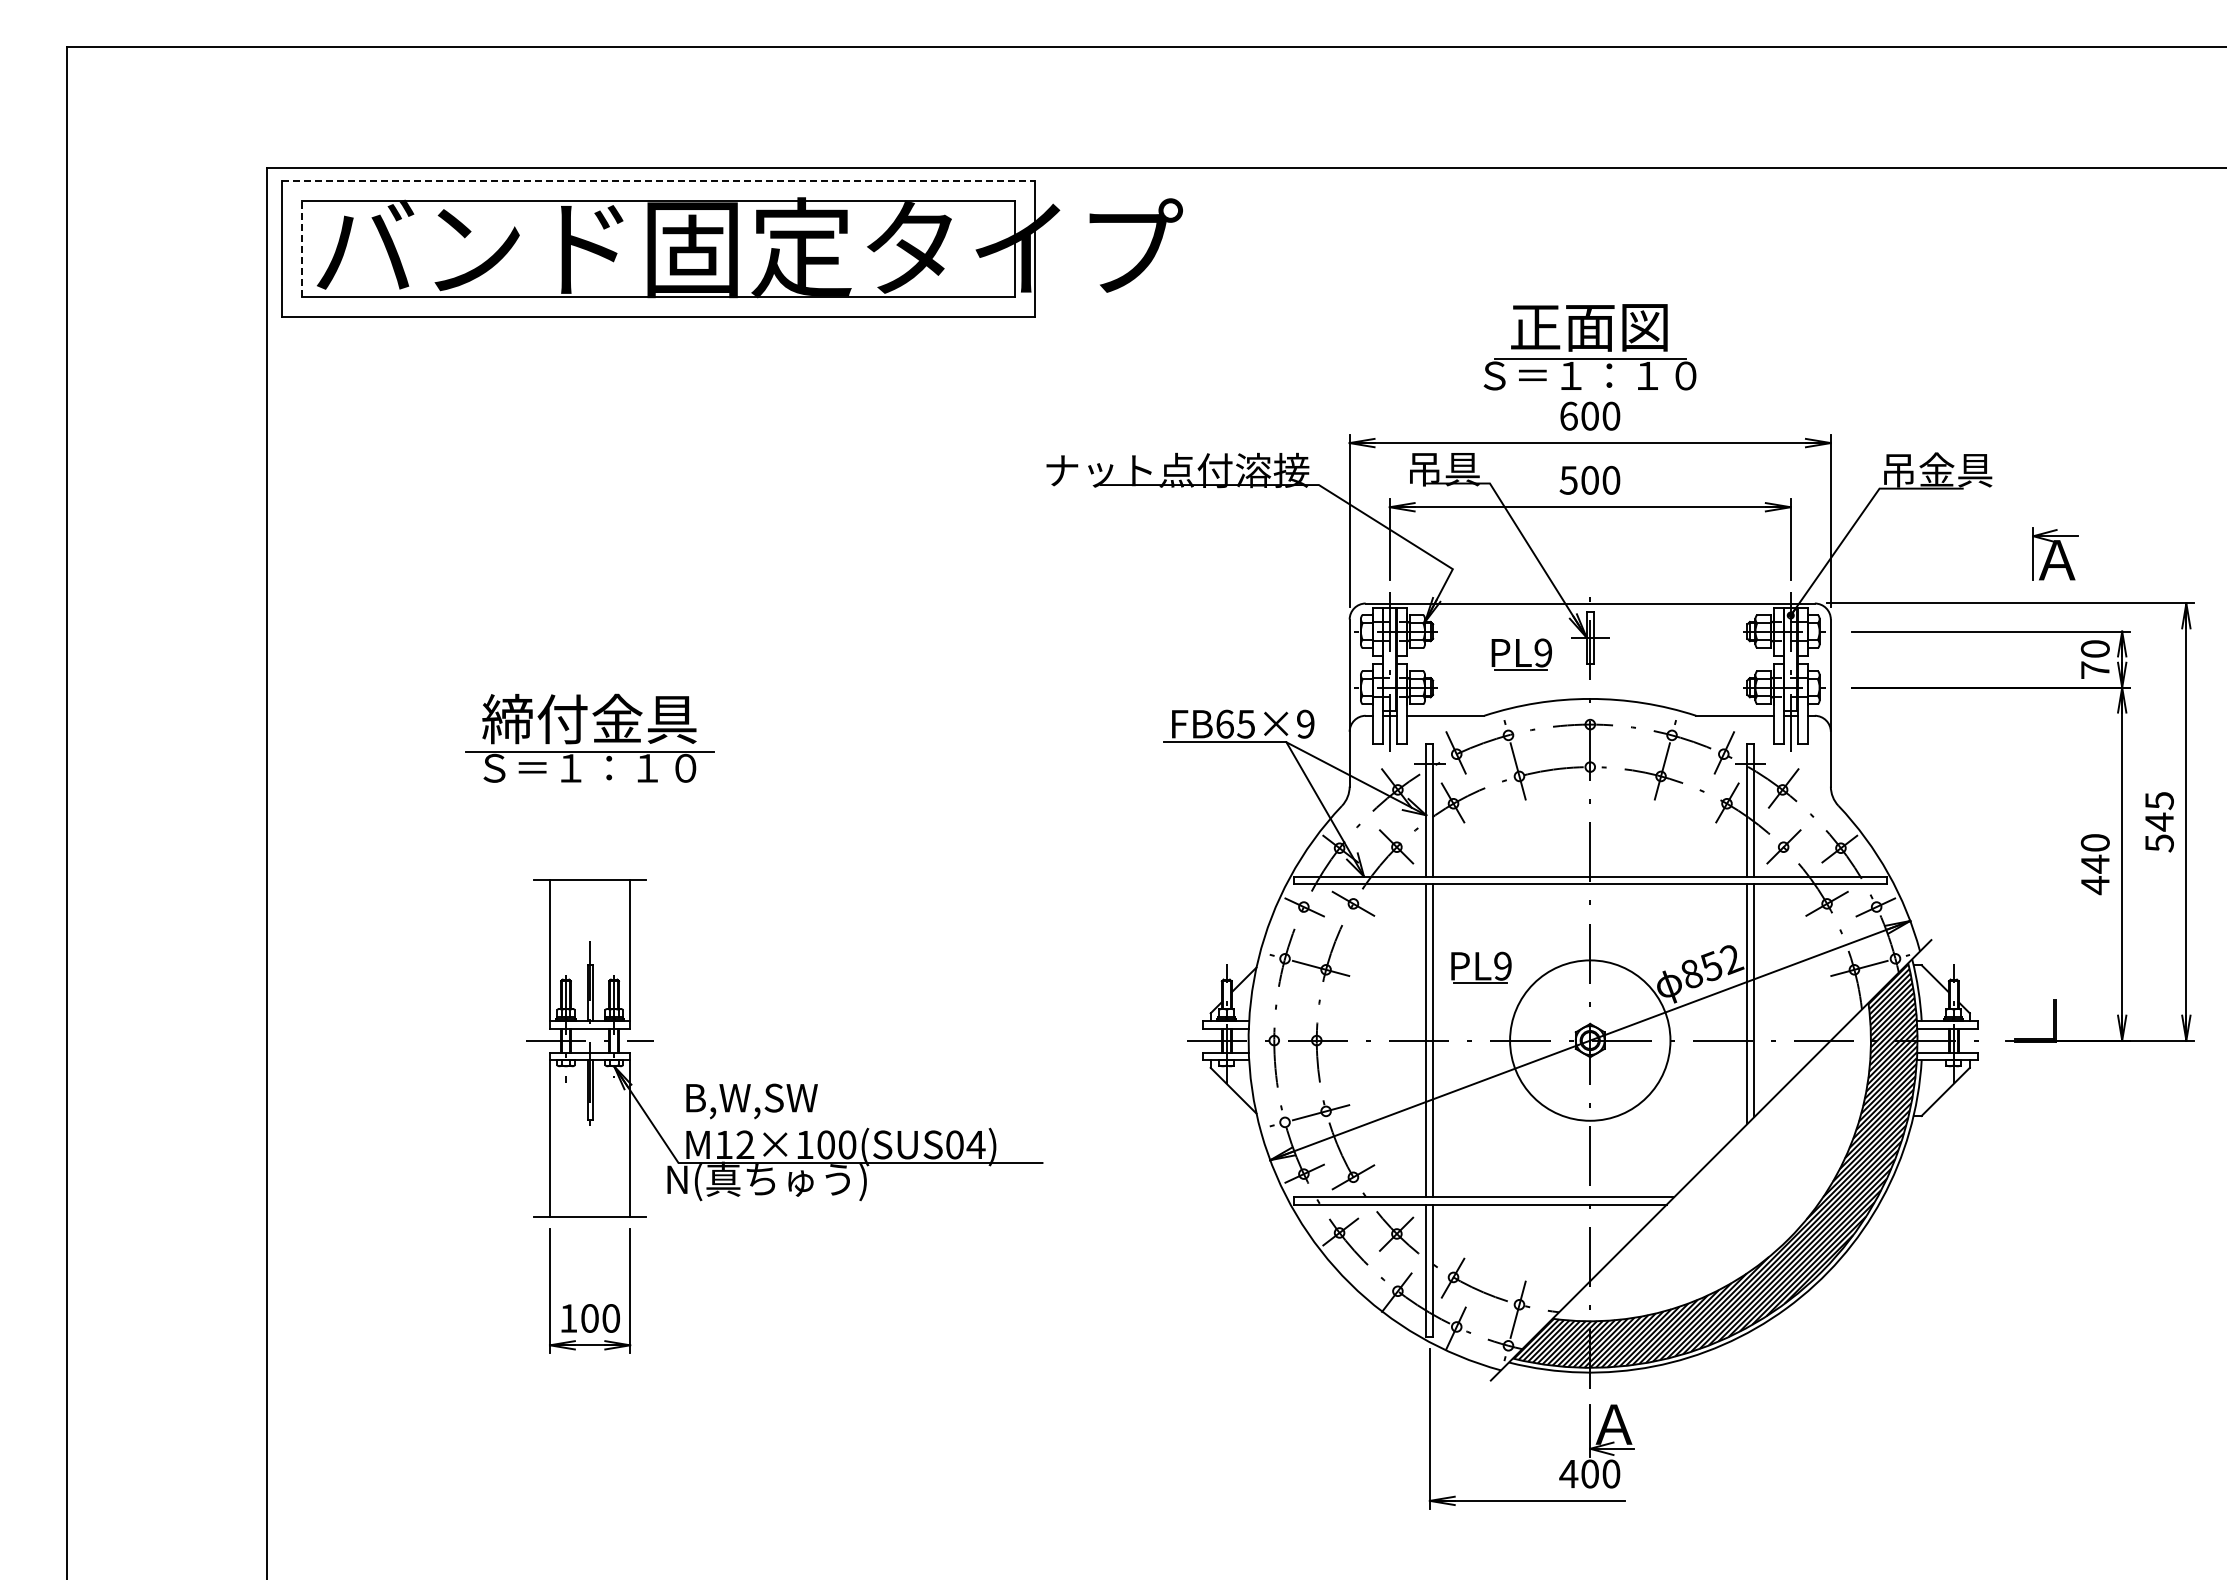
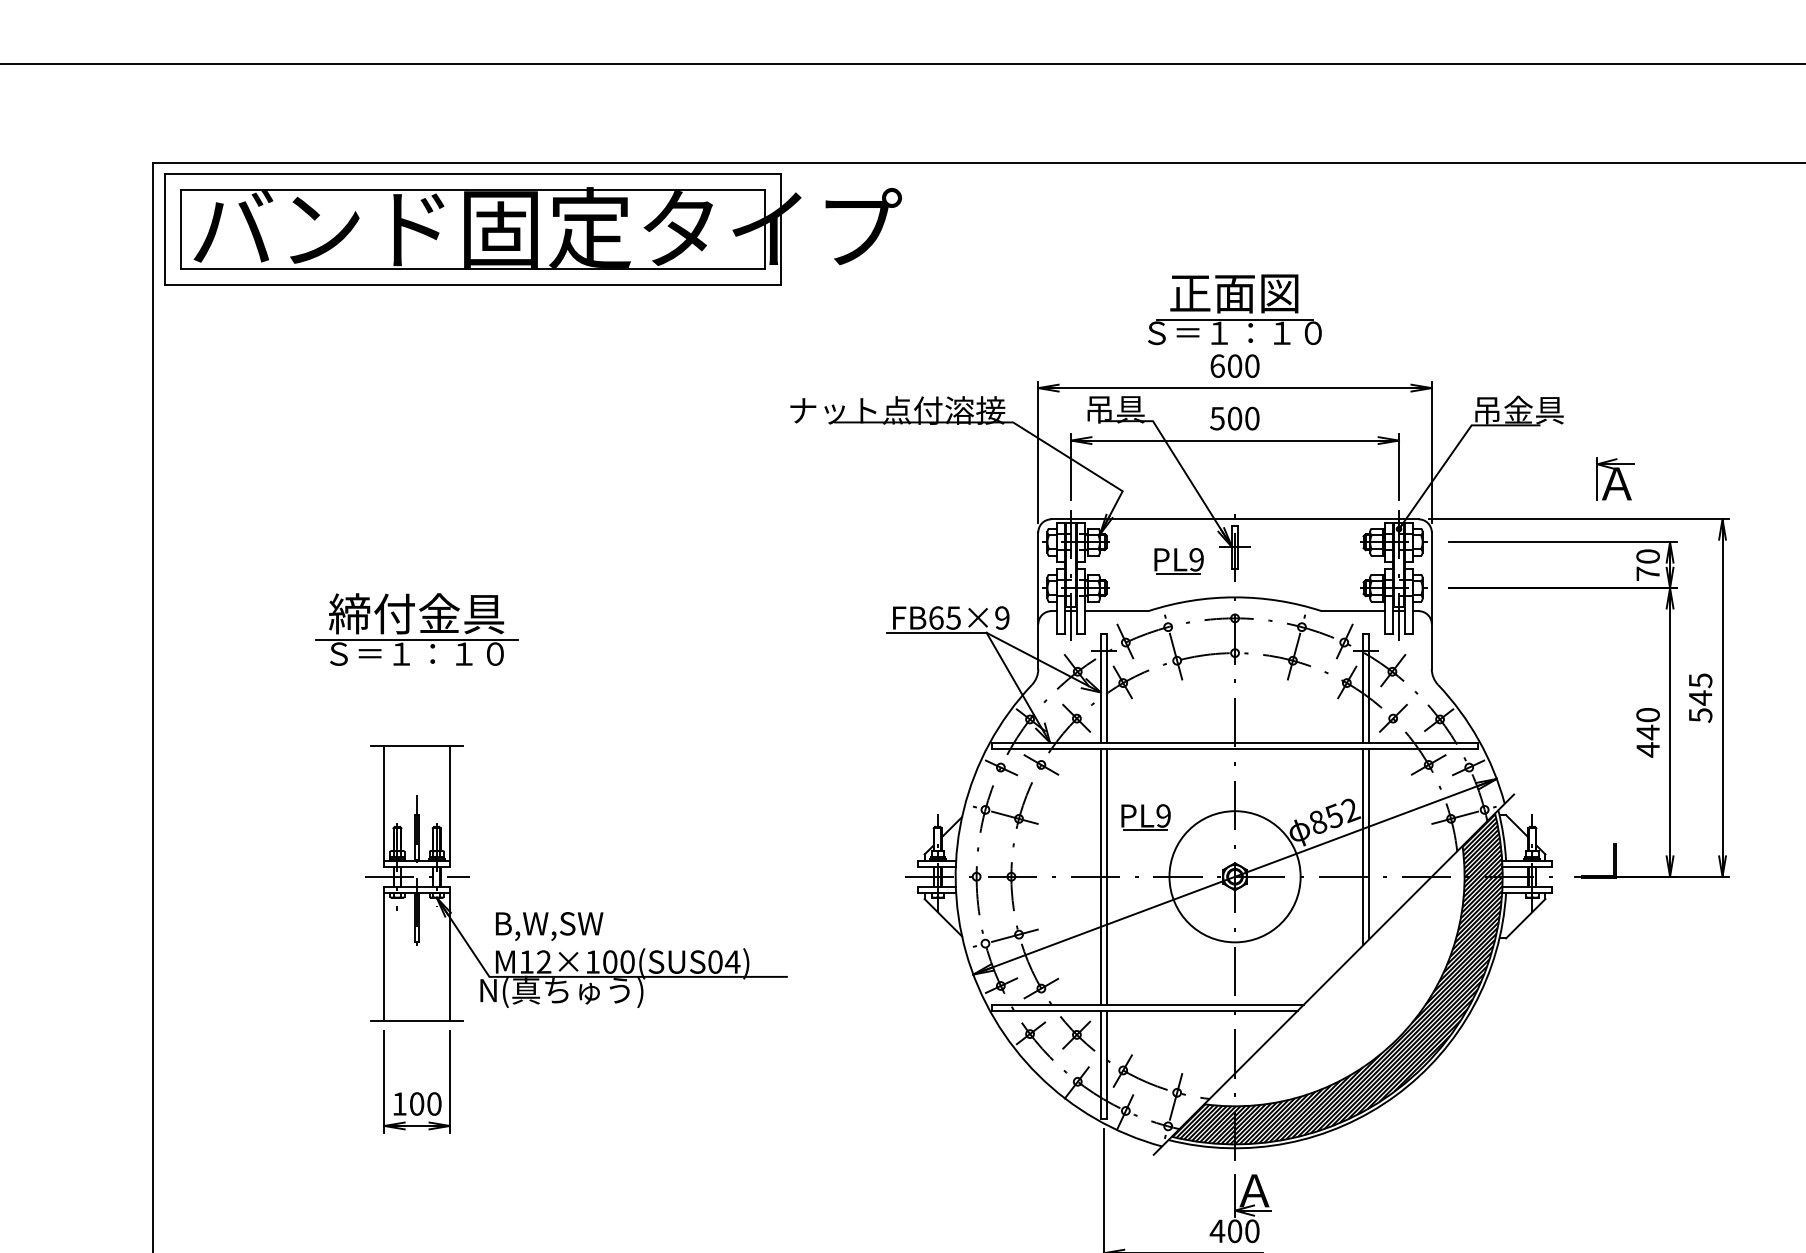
line: (658, 180) -> (473, 173), dashed -> solid
line: (301, 248) -> (181, 229), dashed -> solid

